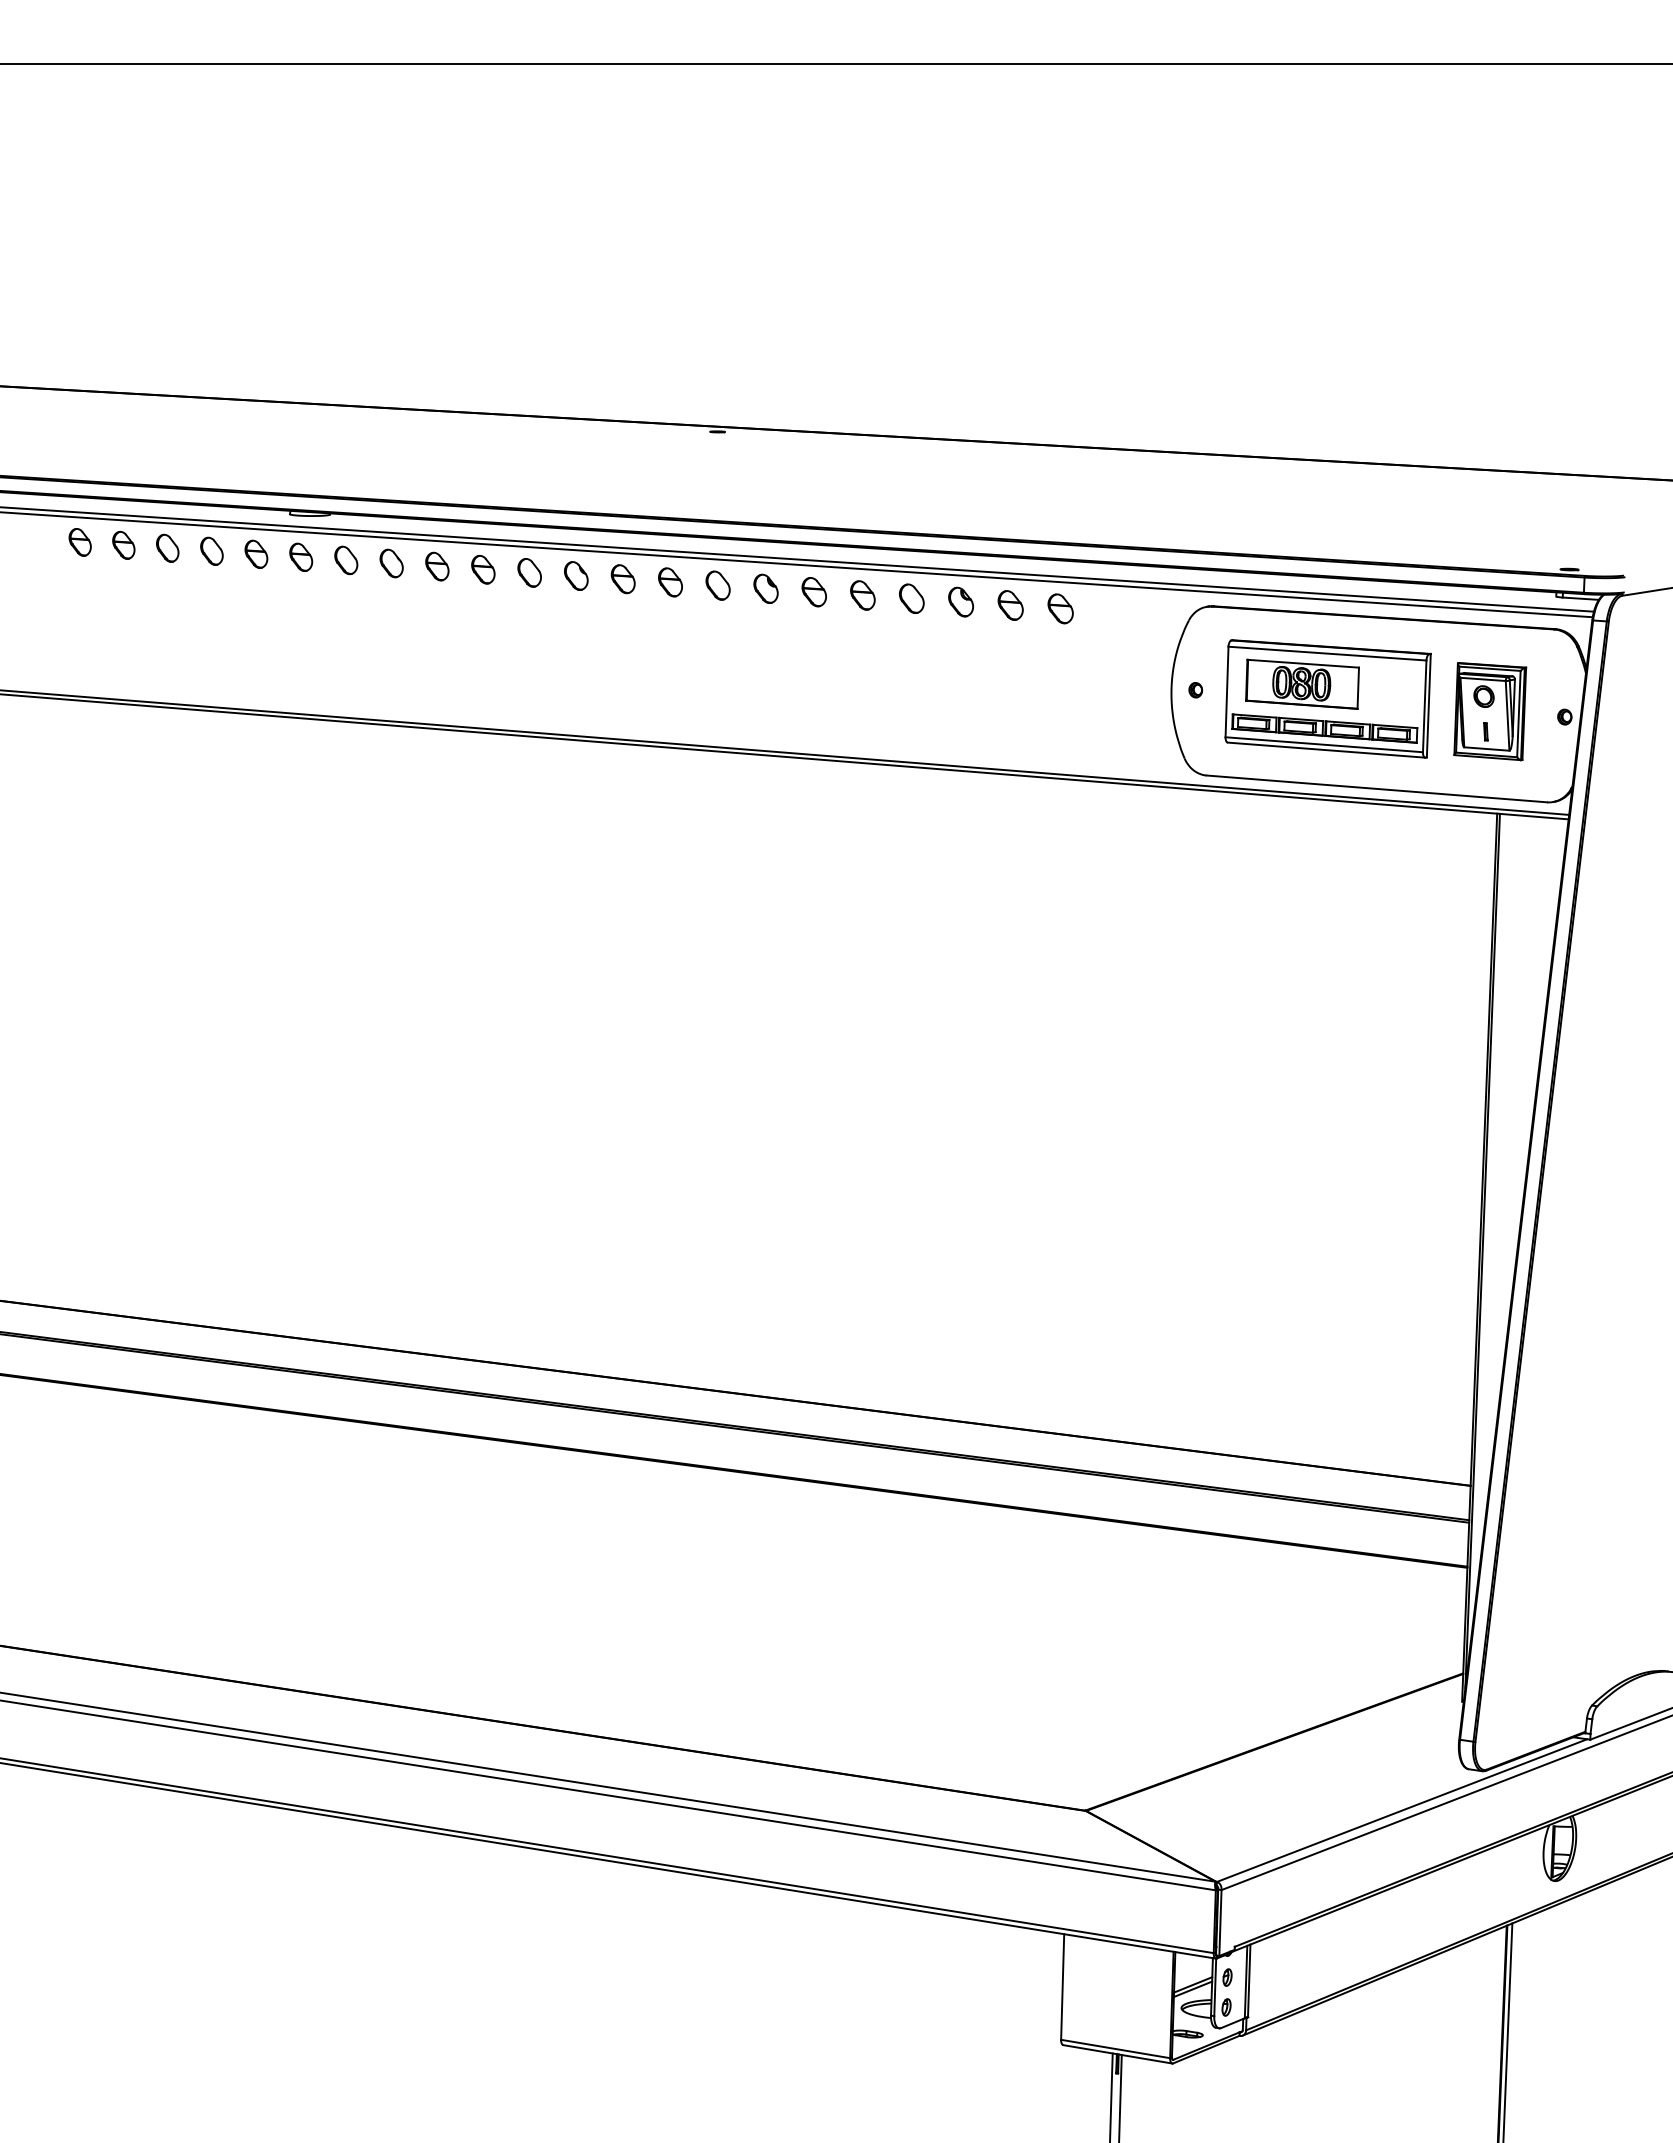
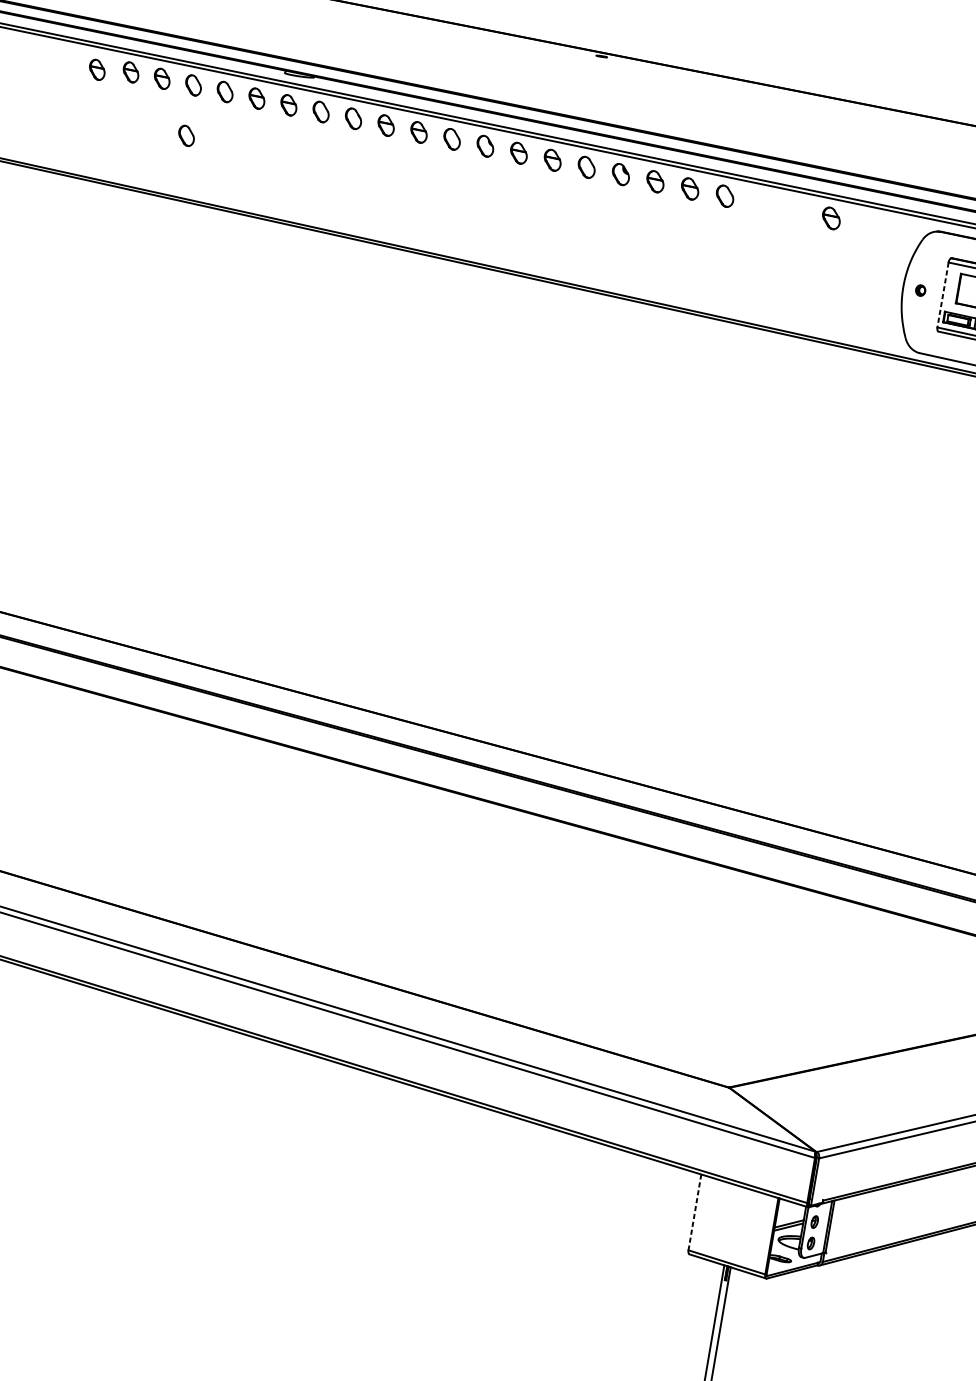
part: (33, 545) -> (97, 69), added
part: (961, 601) -> (760, 203), removed
part: (1010, 605) -> (795, 210), removed
part: (167, 617) -> (186, 135), added
line: (1227, 692) -> (943, 295), solid -> dashed
line: (1062, 1987) -> (694, 1212), solid -> dashed

